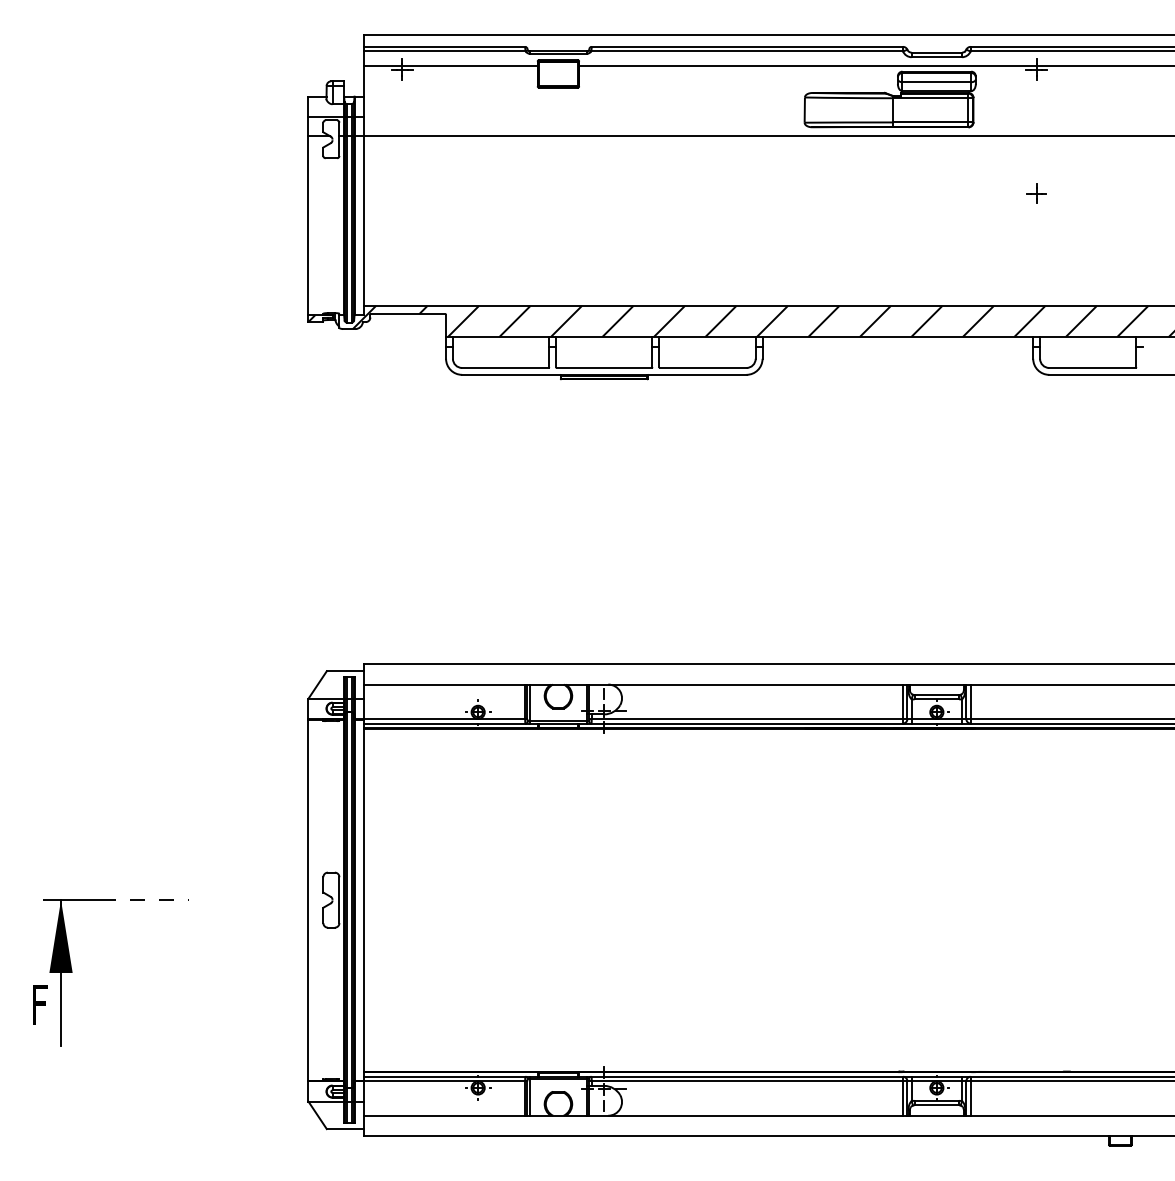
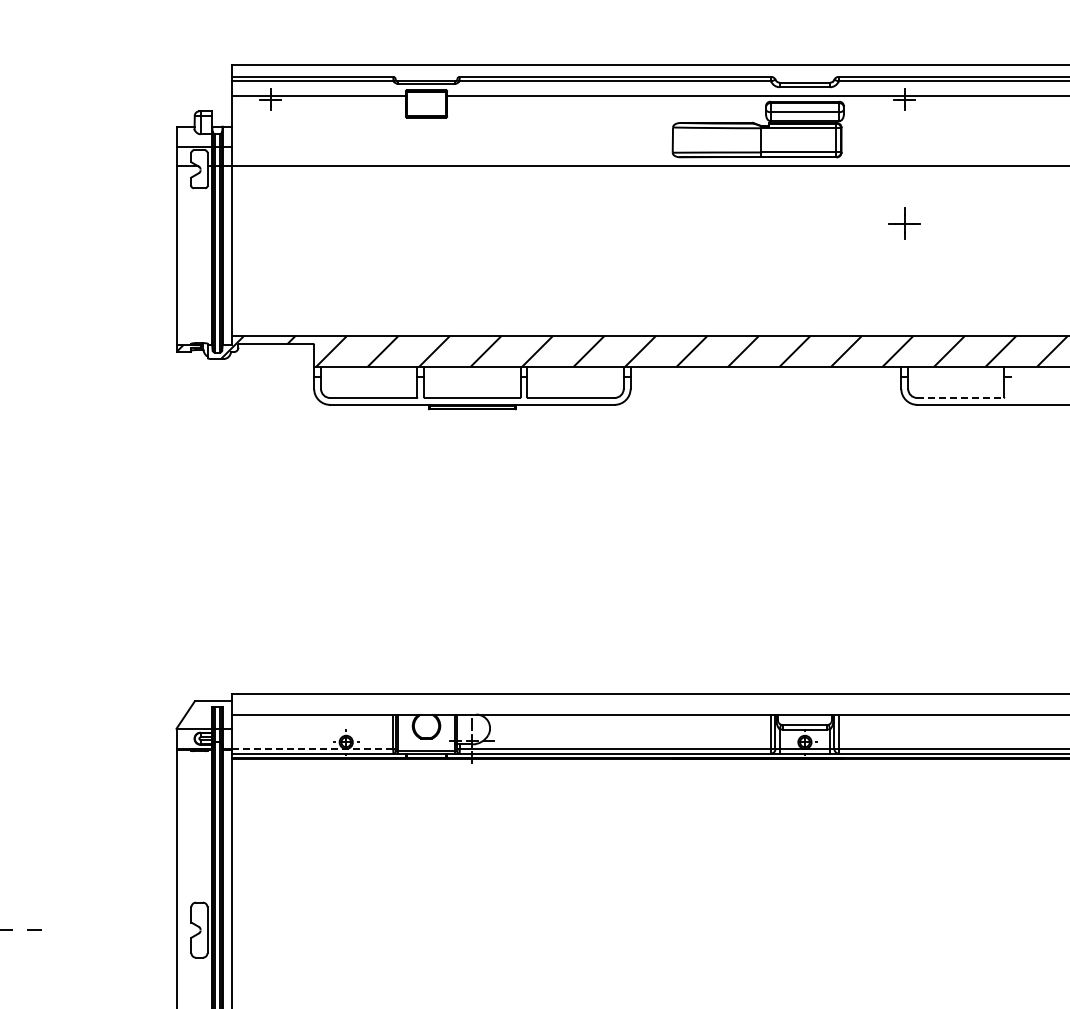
part: (1036, 193) -> (904, 223), size x1.6
line: (1092, 367) -> (960, 397), solid -> dashed
line: (444, 718) -> (312, 748), solid -> dashed

